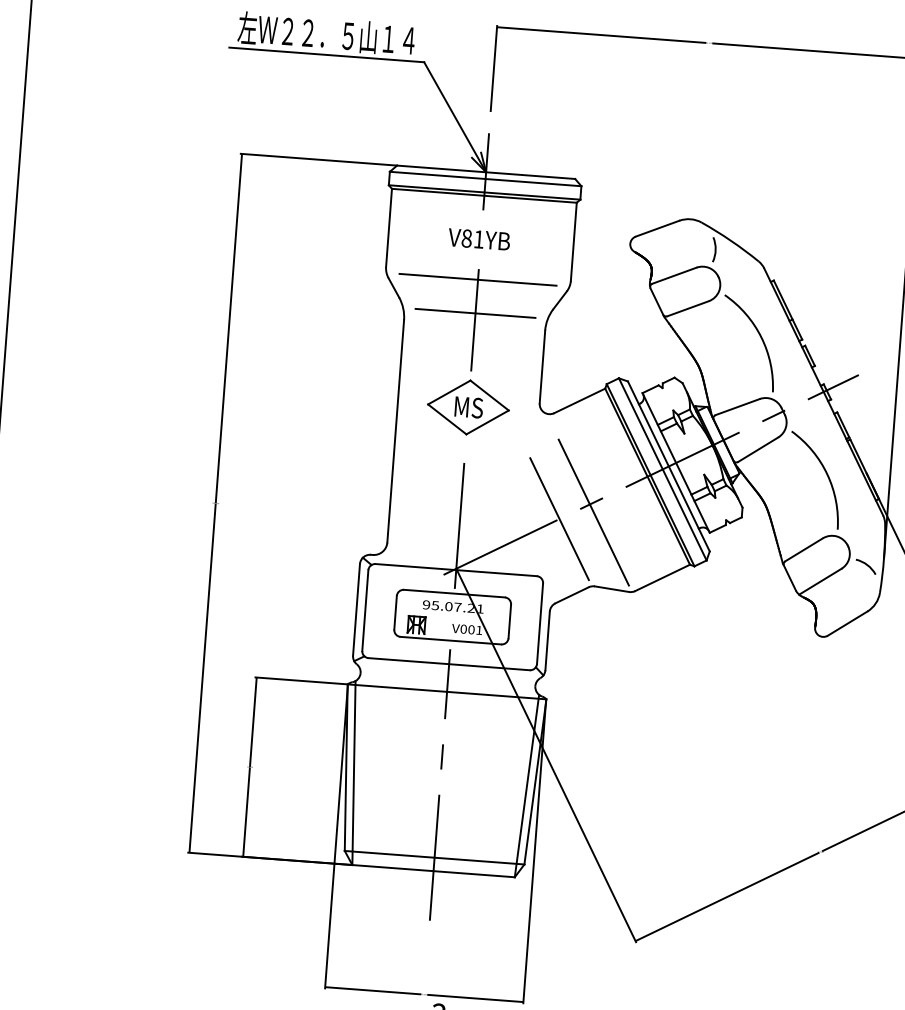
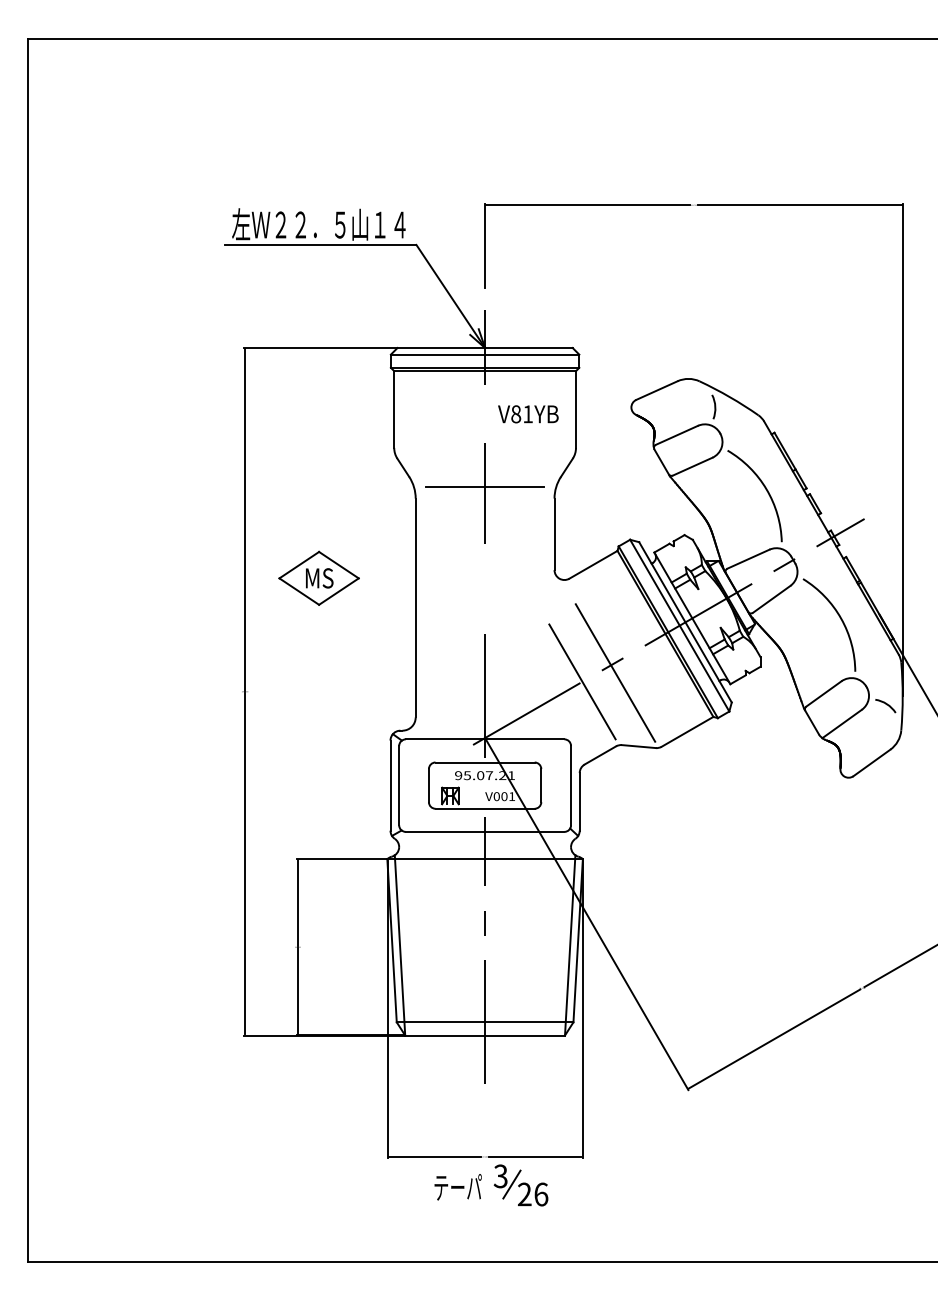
text: (479, 239) -> (528, 414), moved
line: (477, 279) -> (484, 453), removed
part: (467, 406) -> (318, 577), moved

